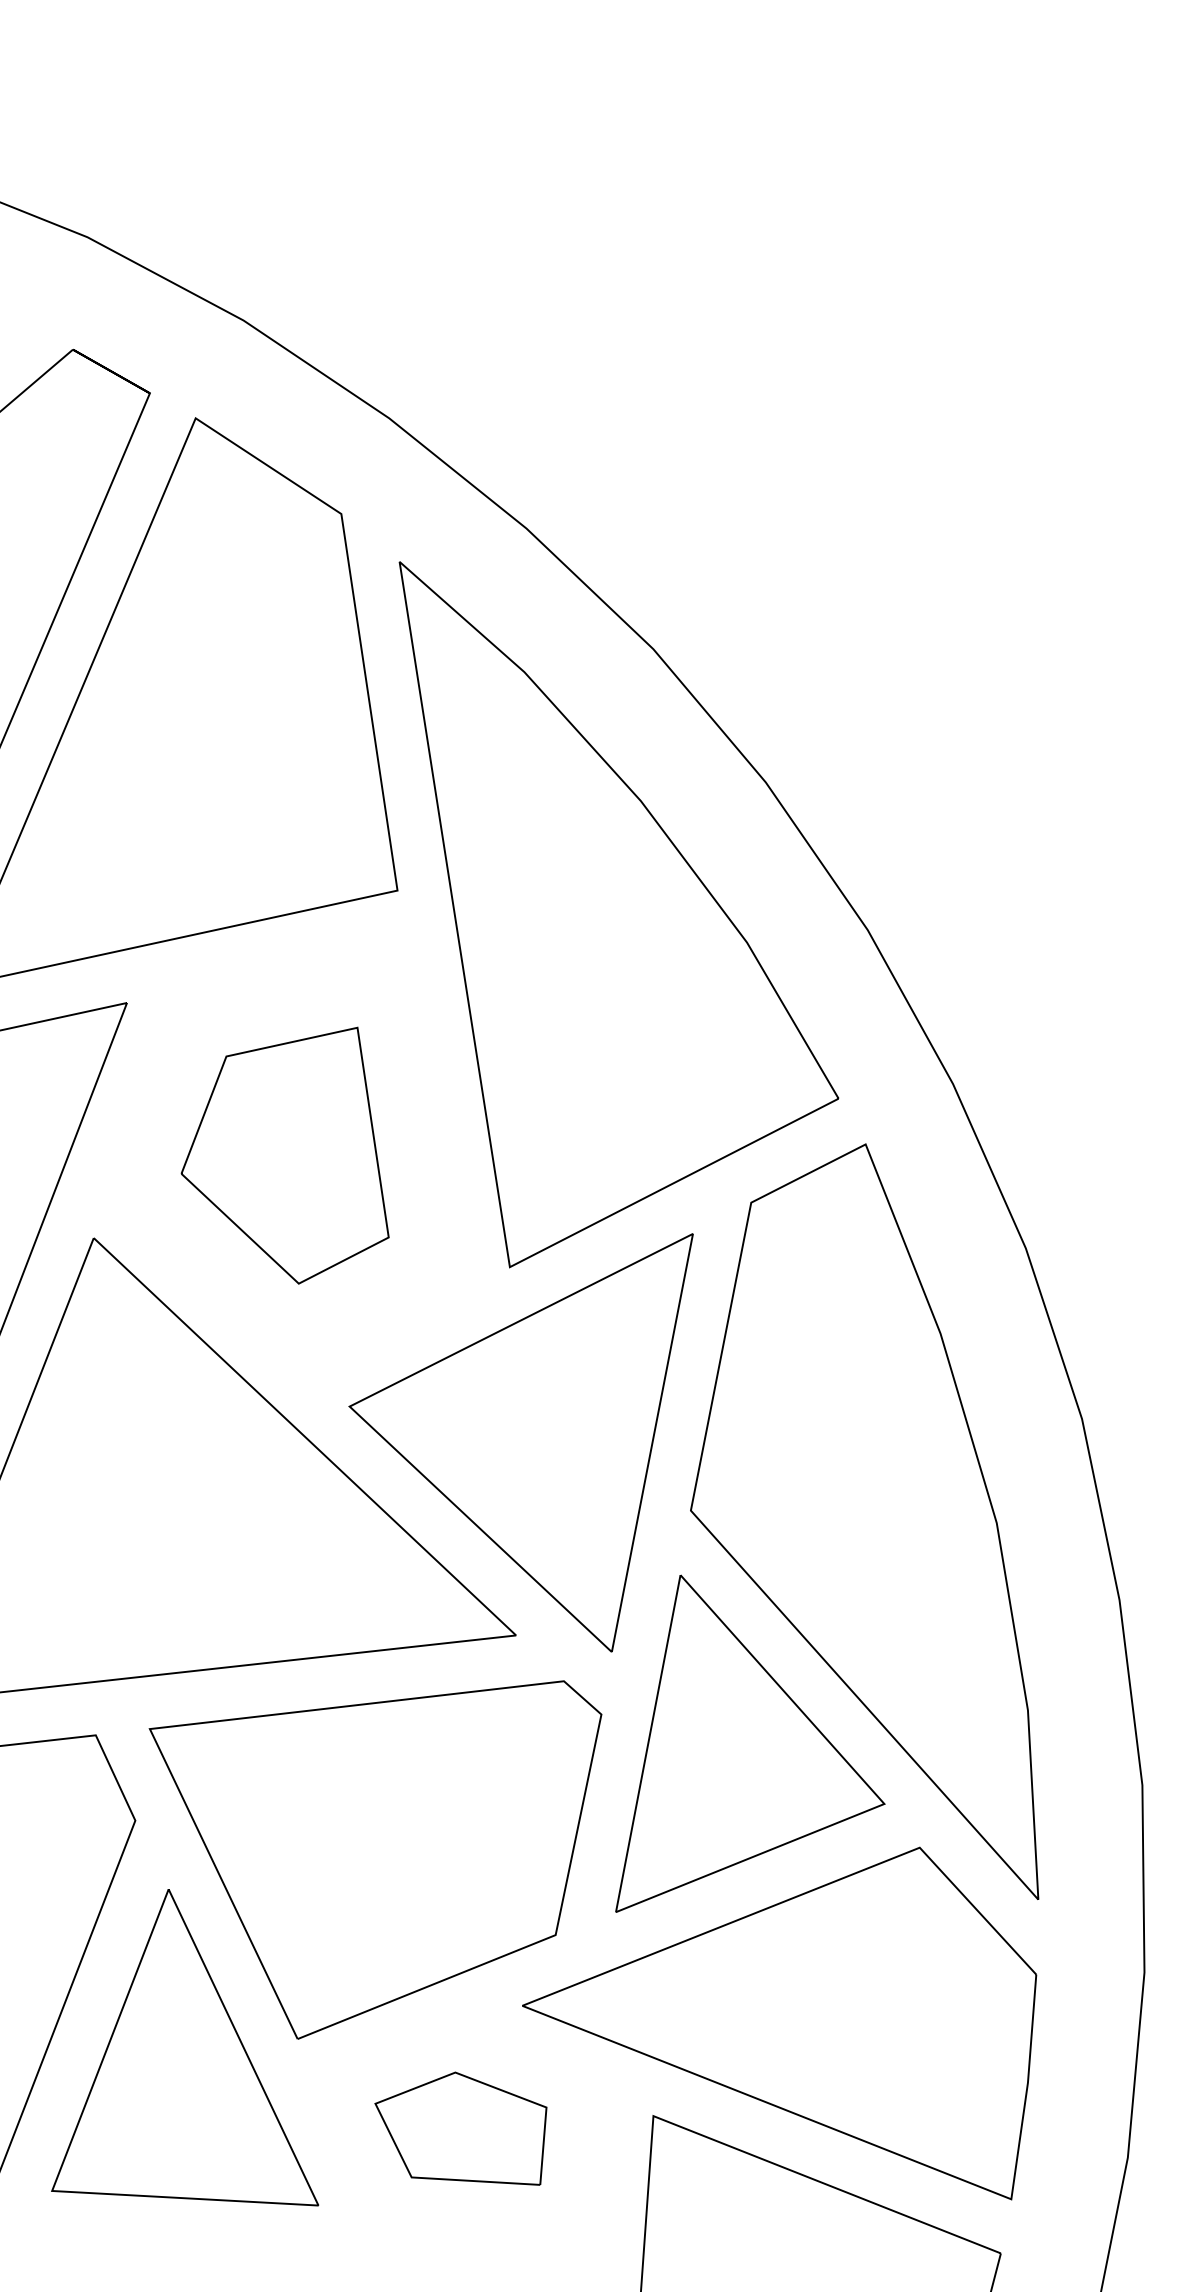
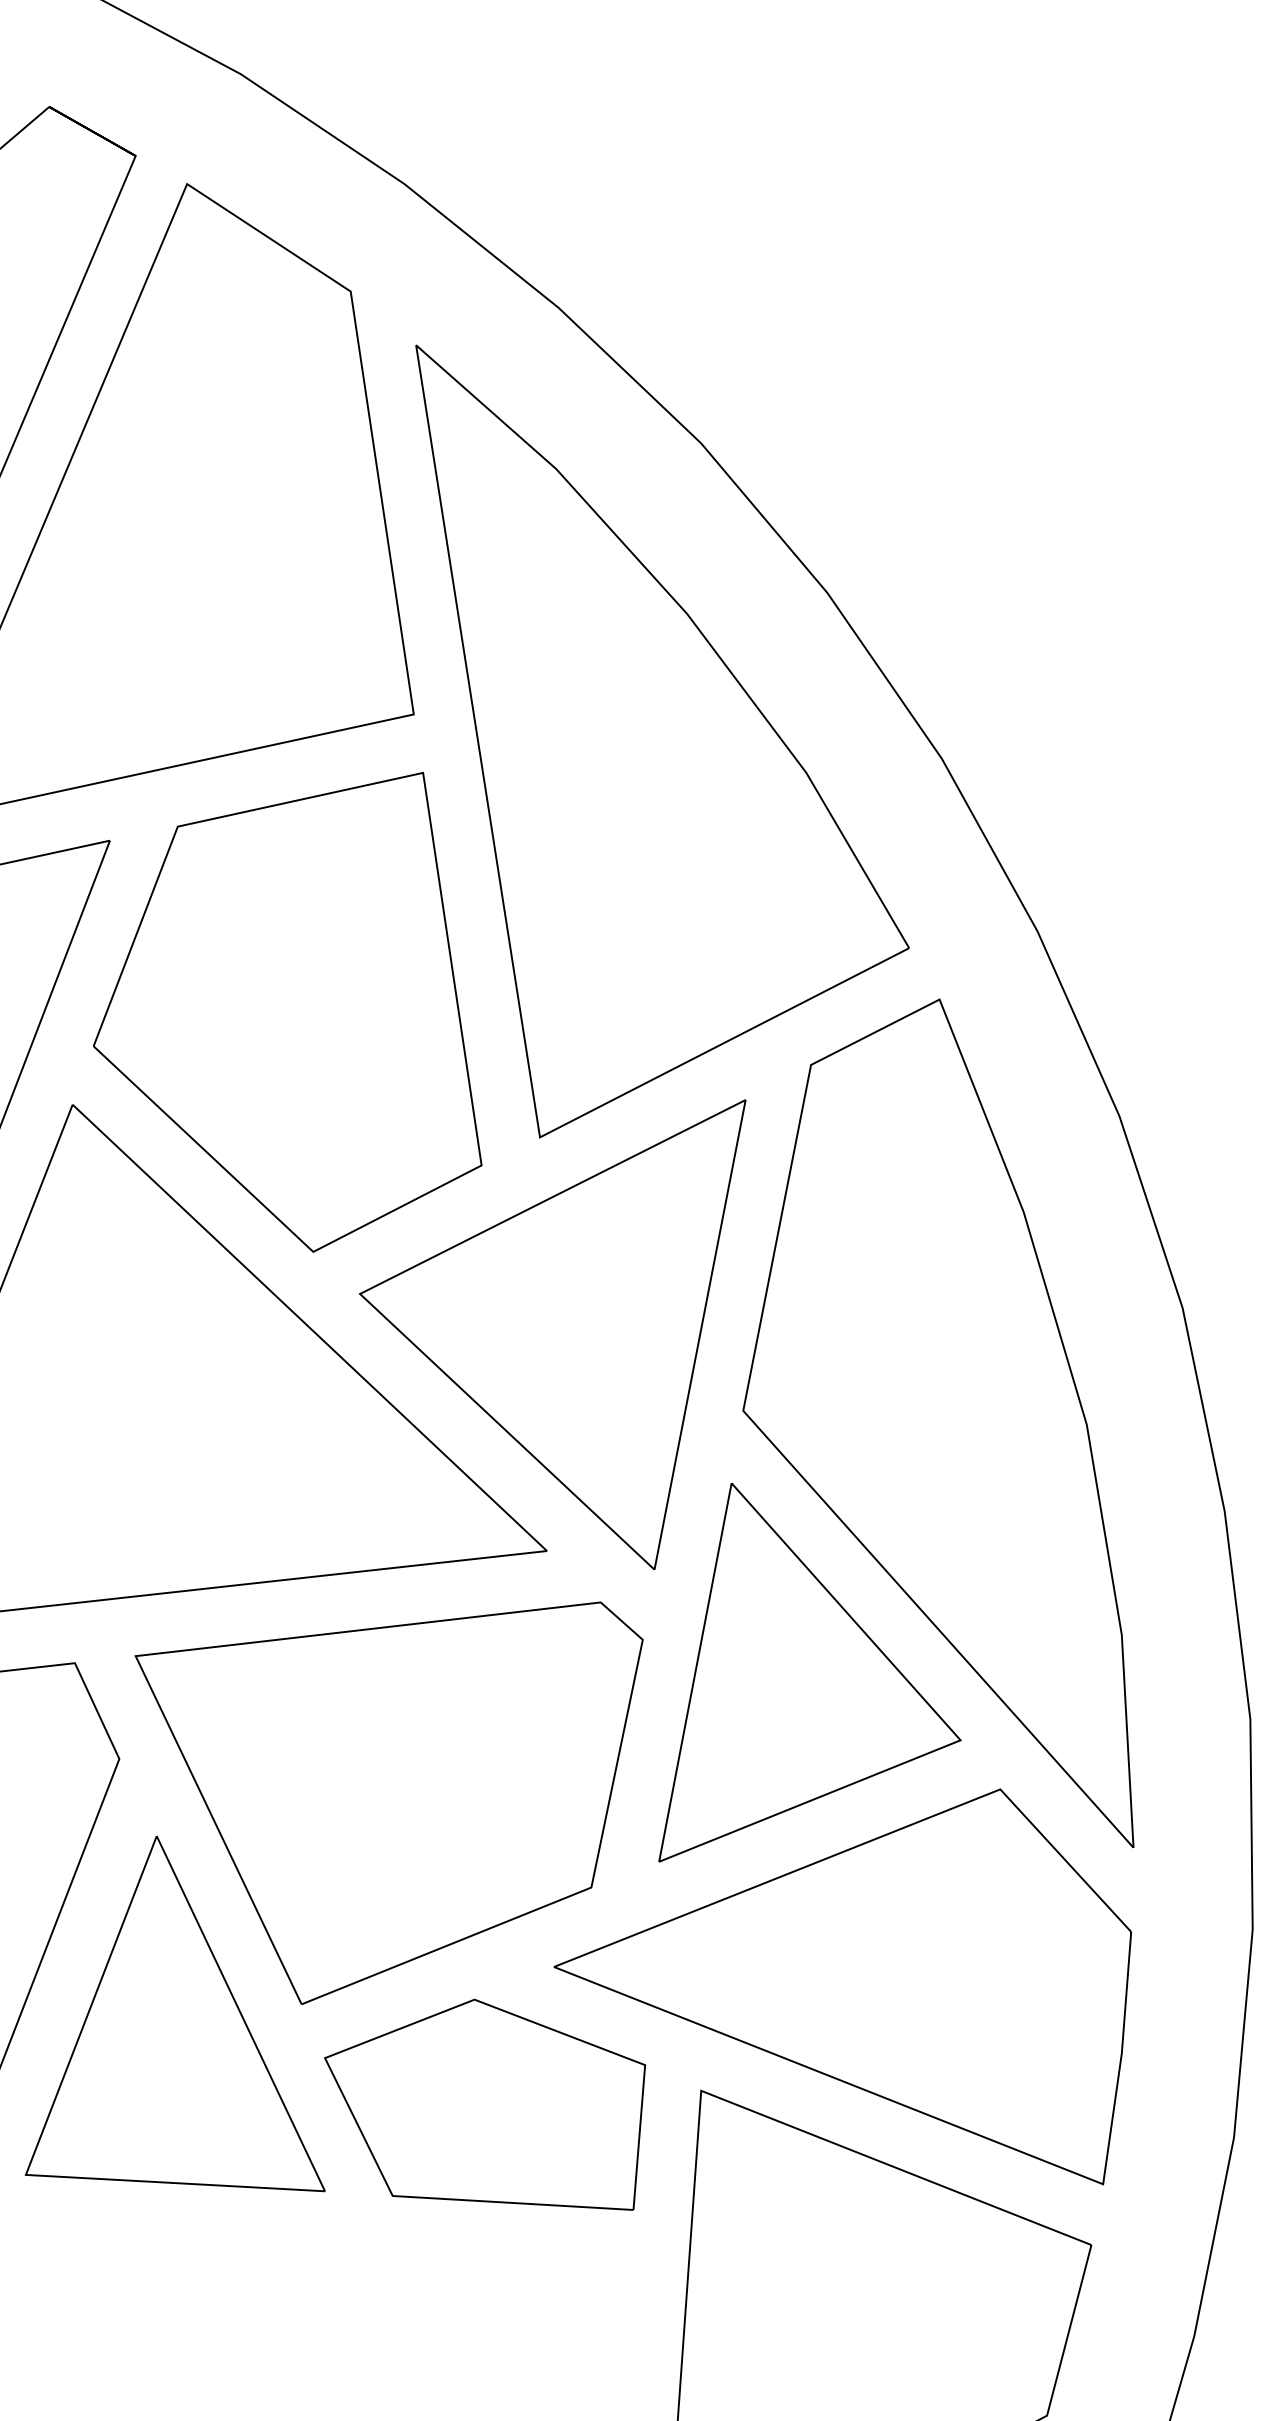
part: (284, 1155) -> (286, 1011), size x1.67
part: (460, 2128) -> (484, 2104), size x1.67

